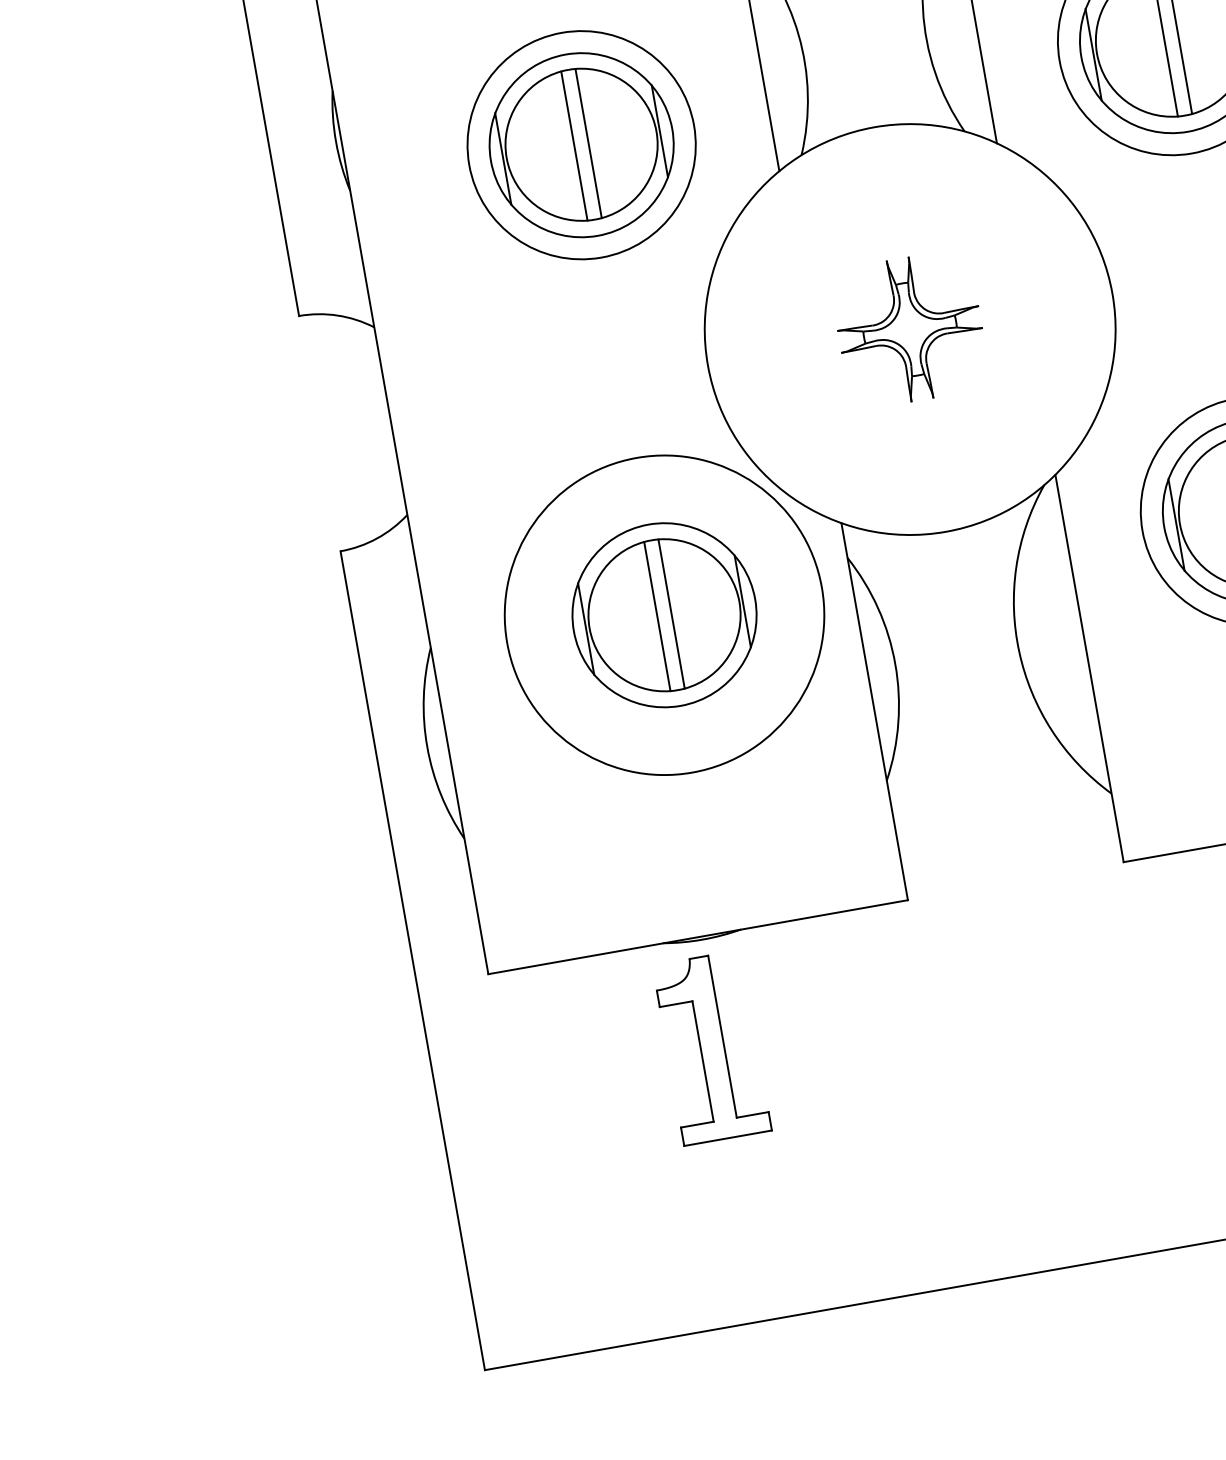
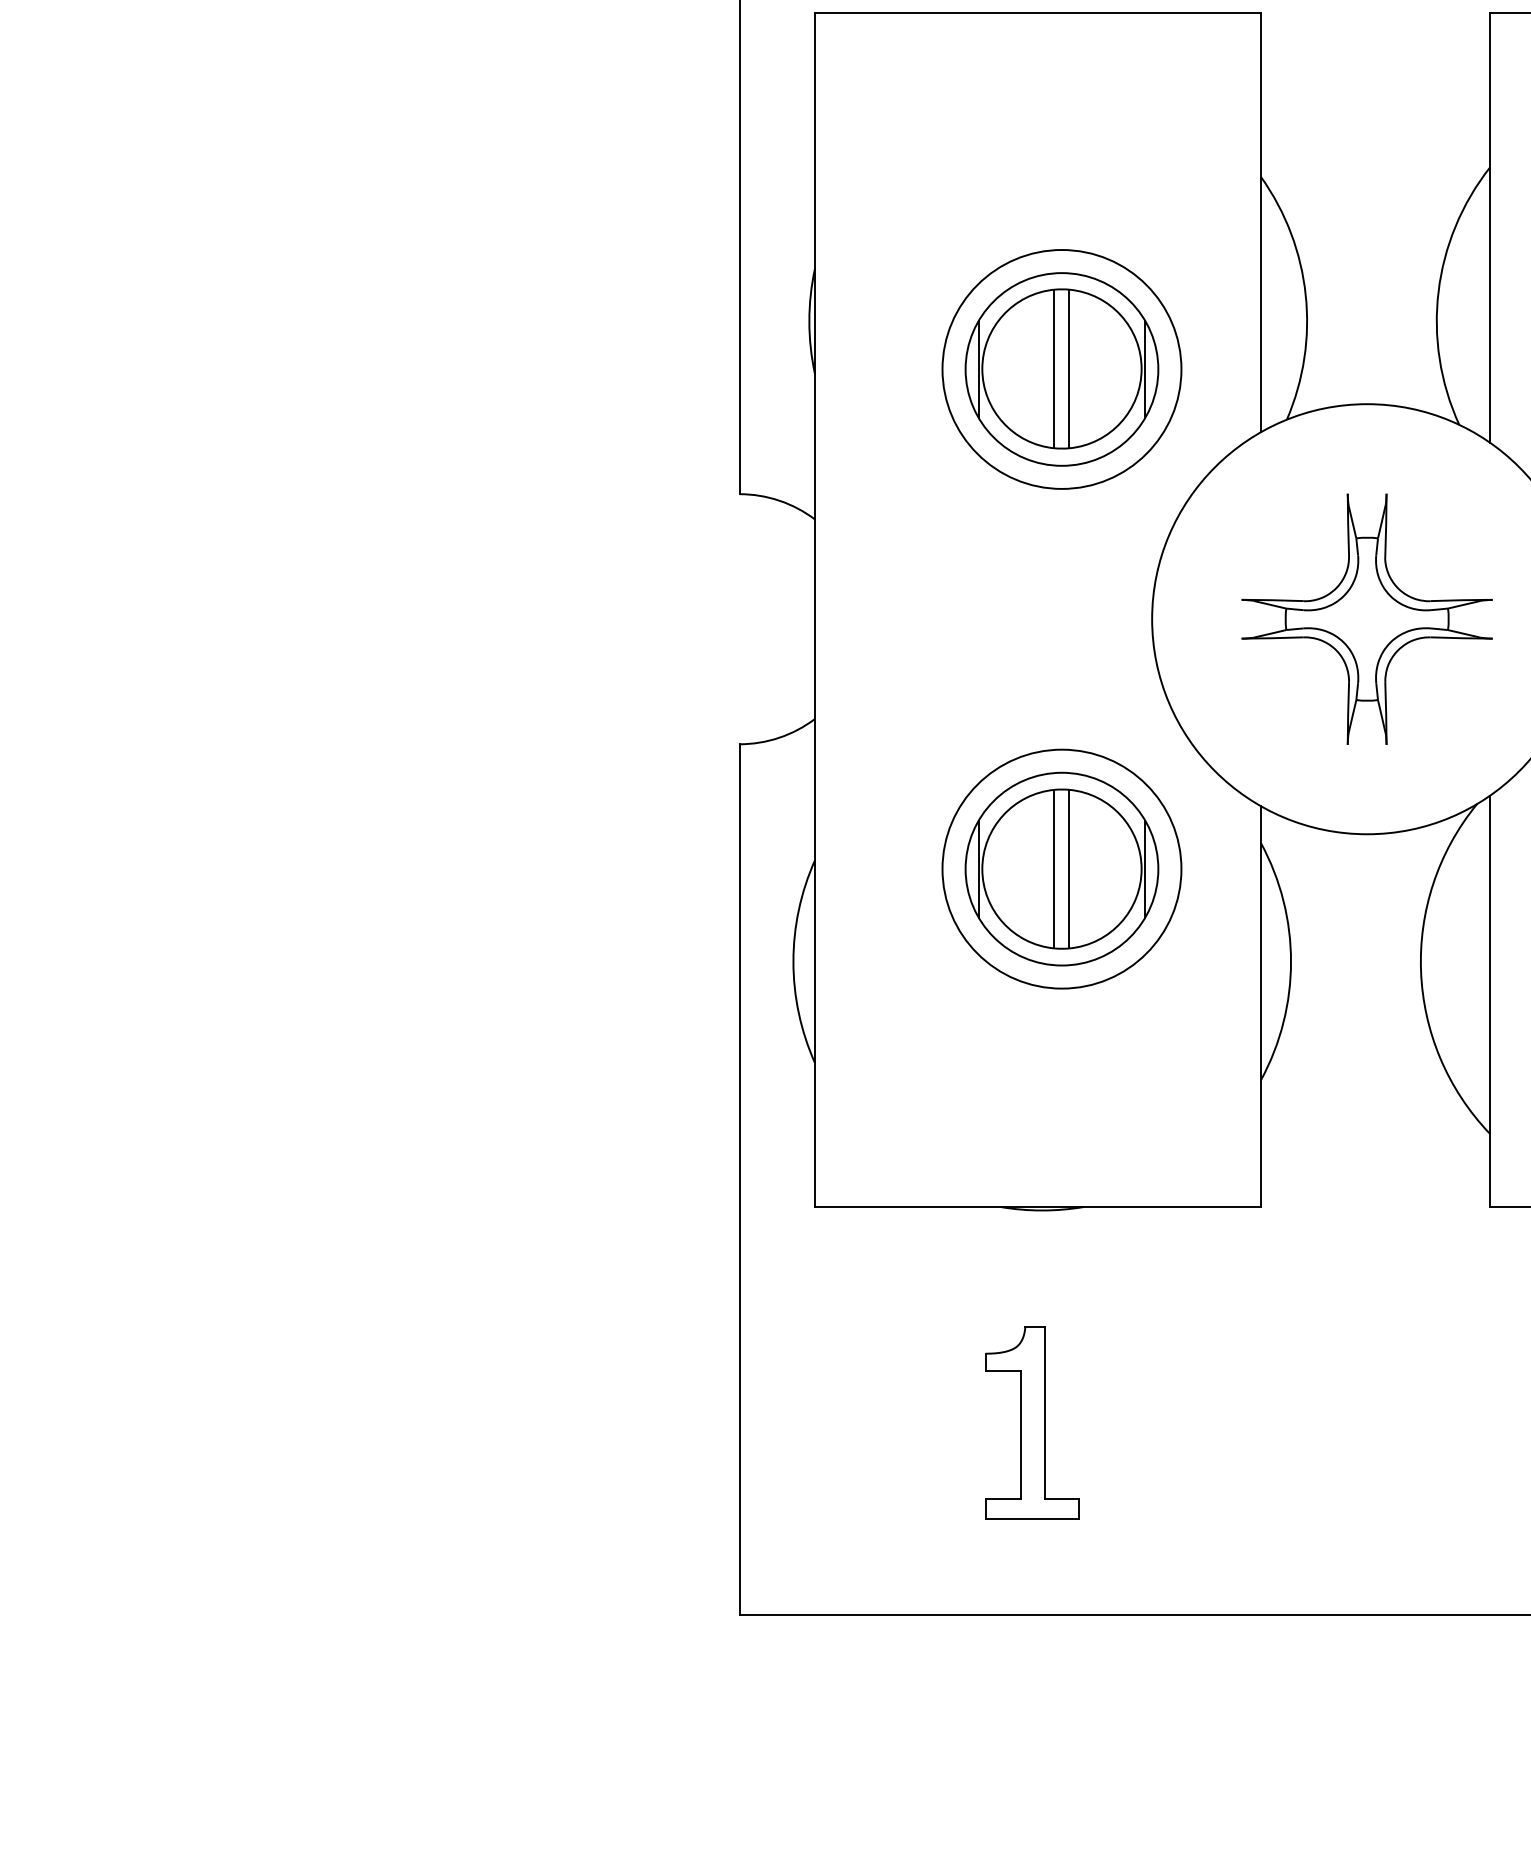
part: (909, 328) -> (1366, 618), size x1.67
circle: (663, 614) -> (1061, 868), size x0.71
part: (712, 1047) -> (1032, 1422), moved

